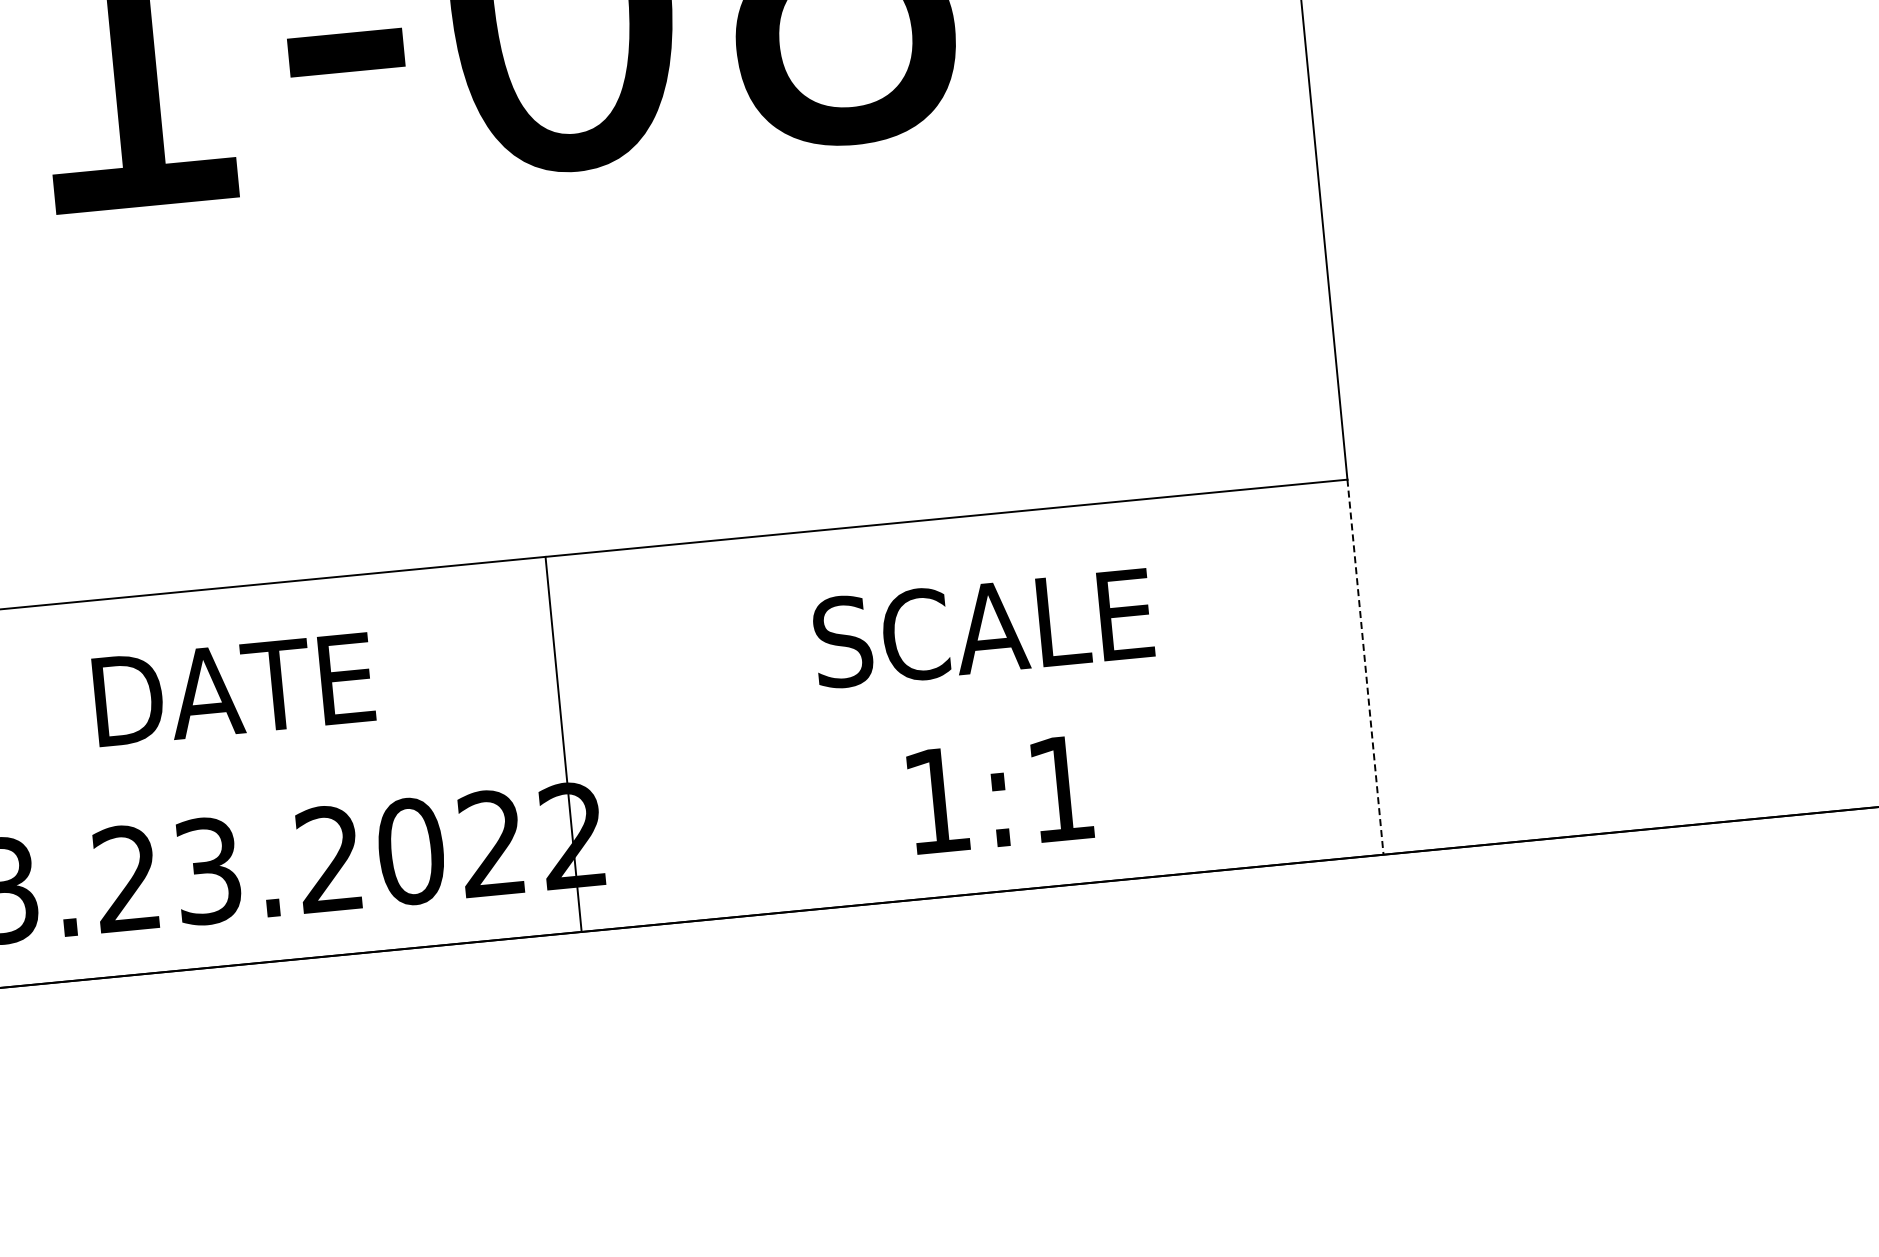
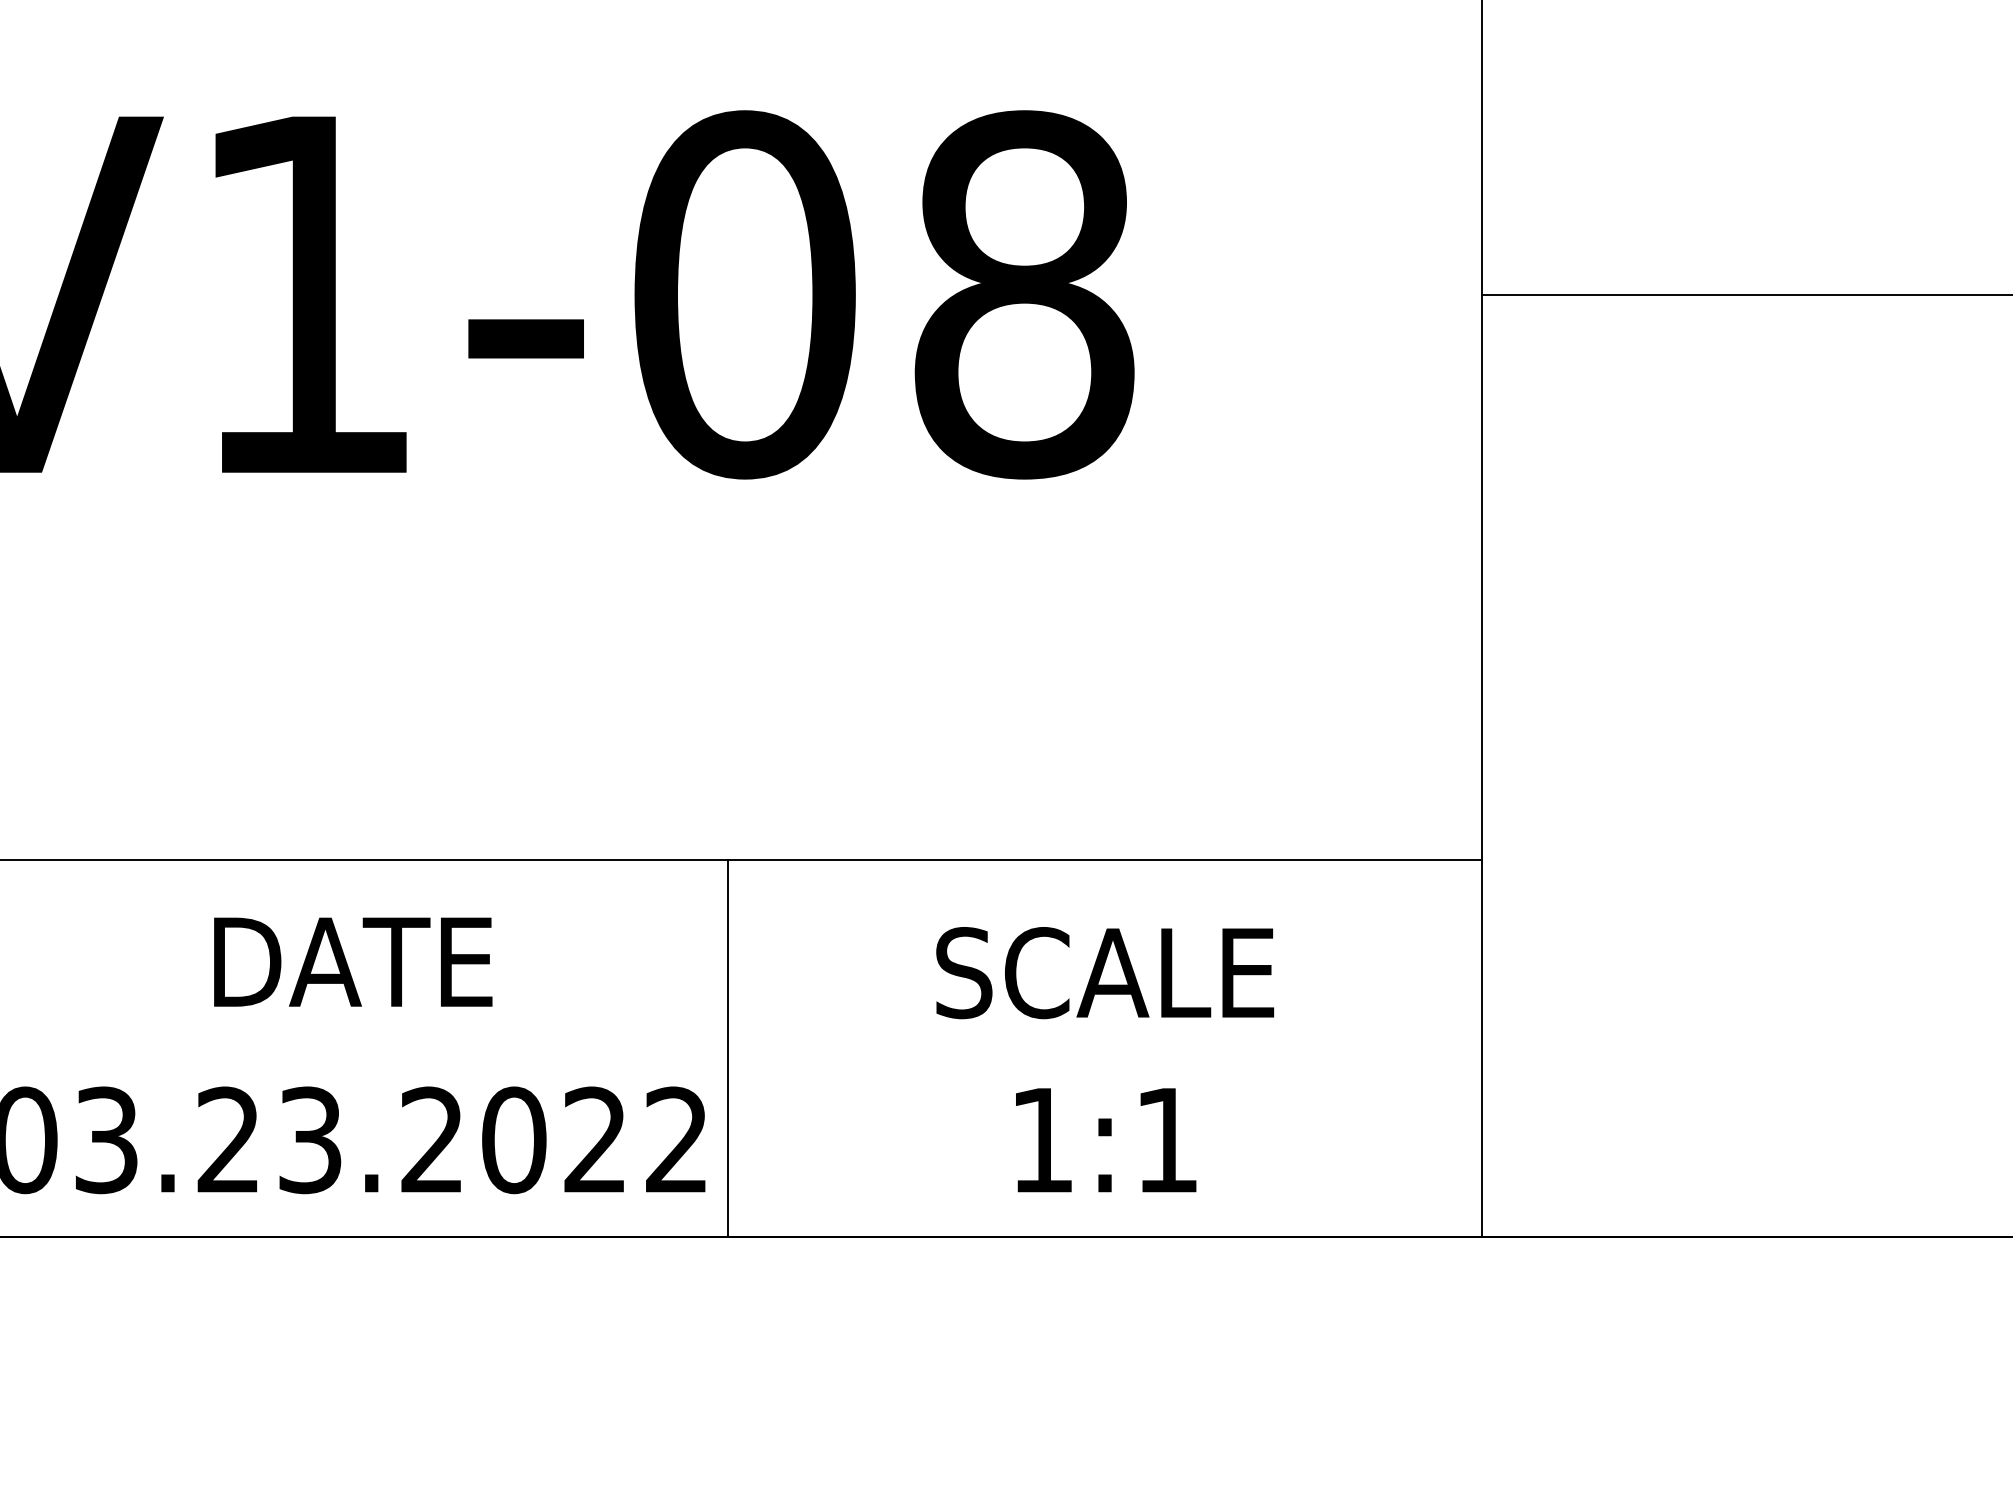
line: (1365, 667) -> (1481, 1048), dashed -> solid
line: (563, 743) -> (728, 1047), moved

